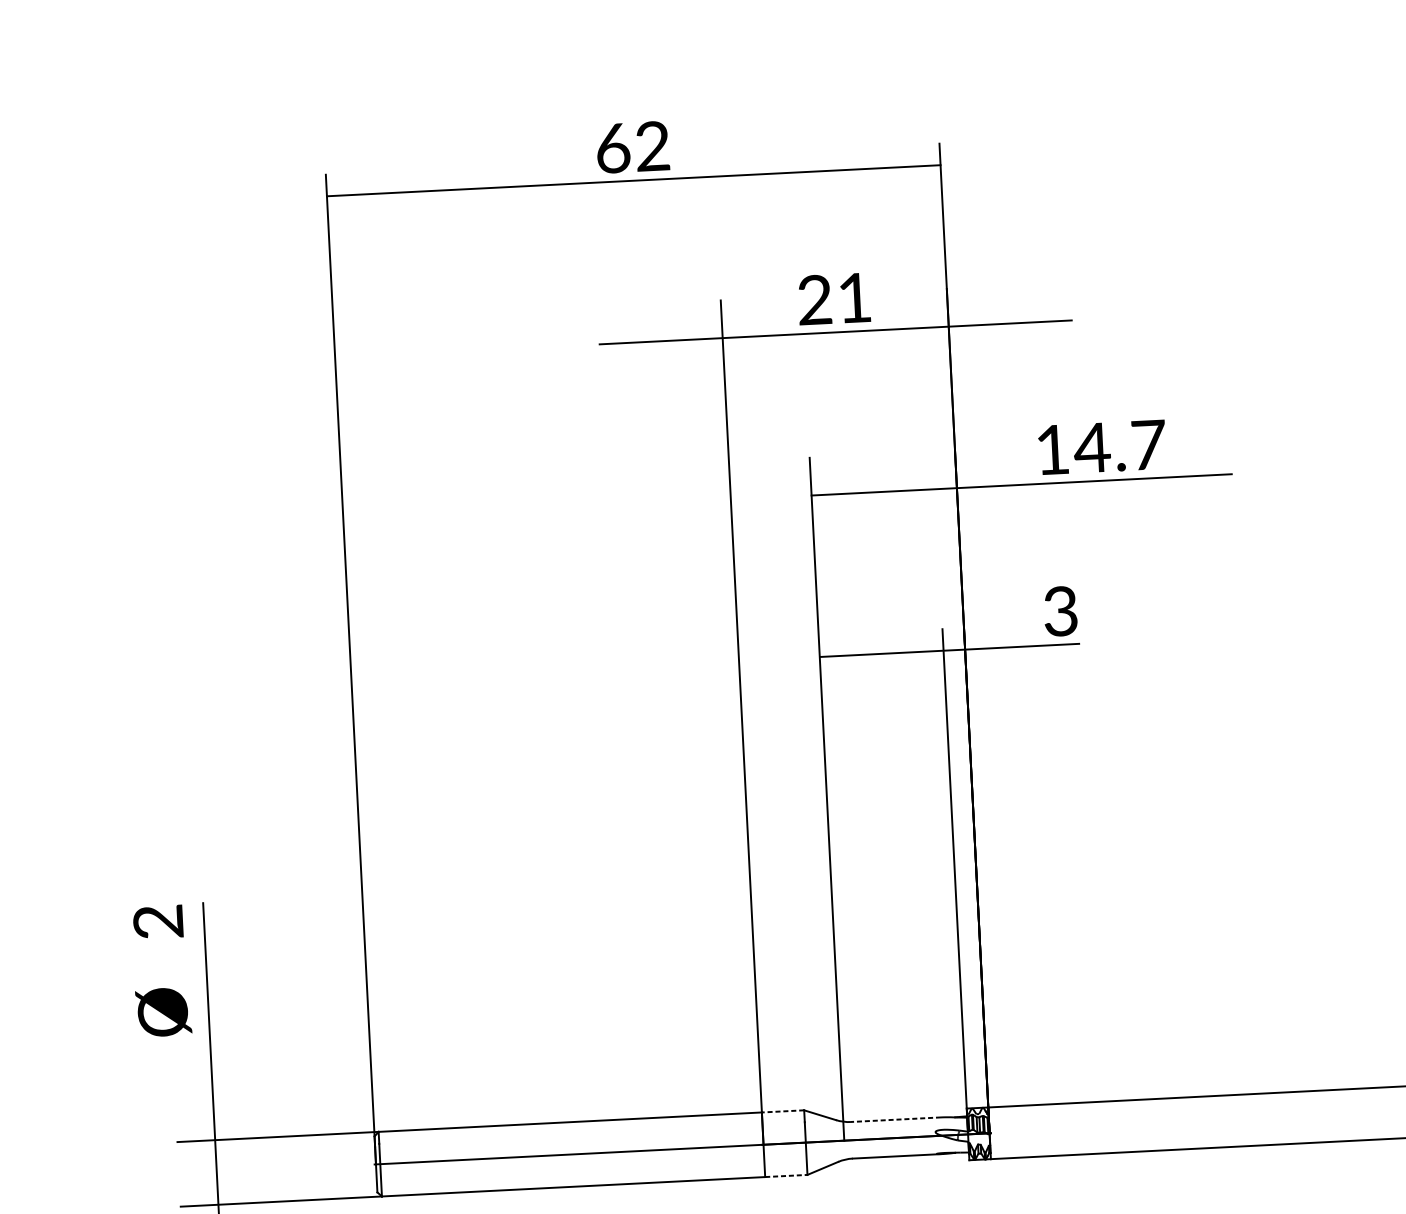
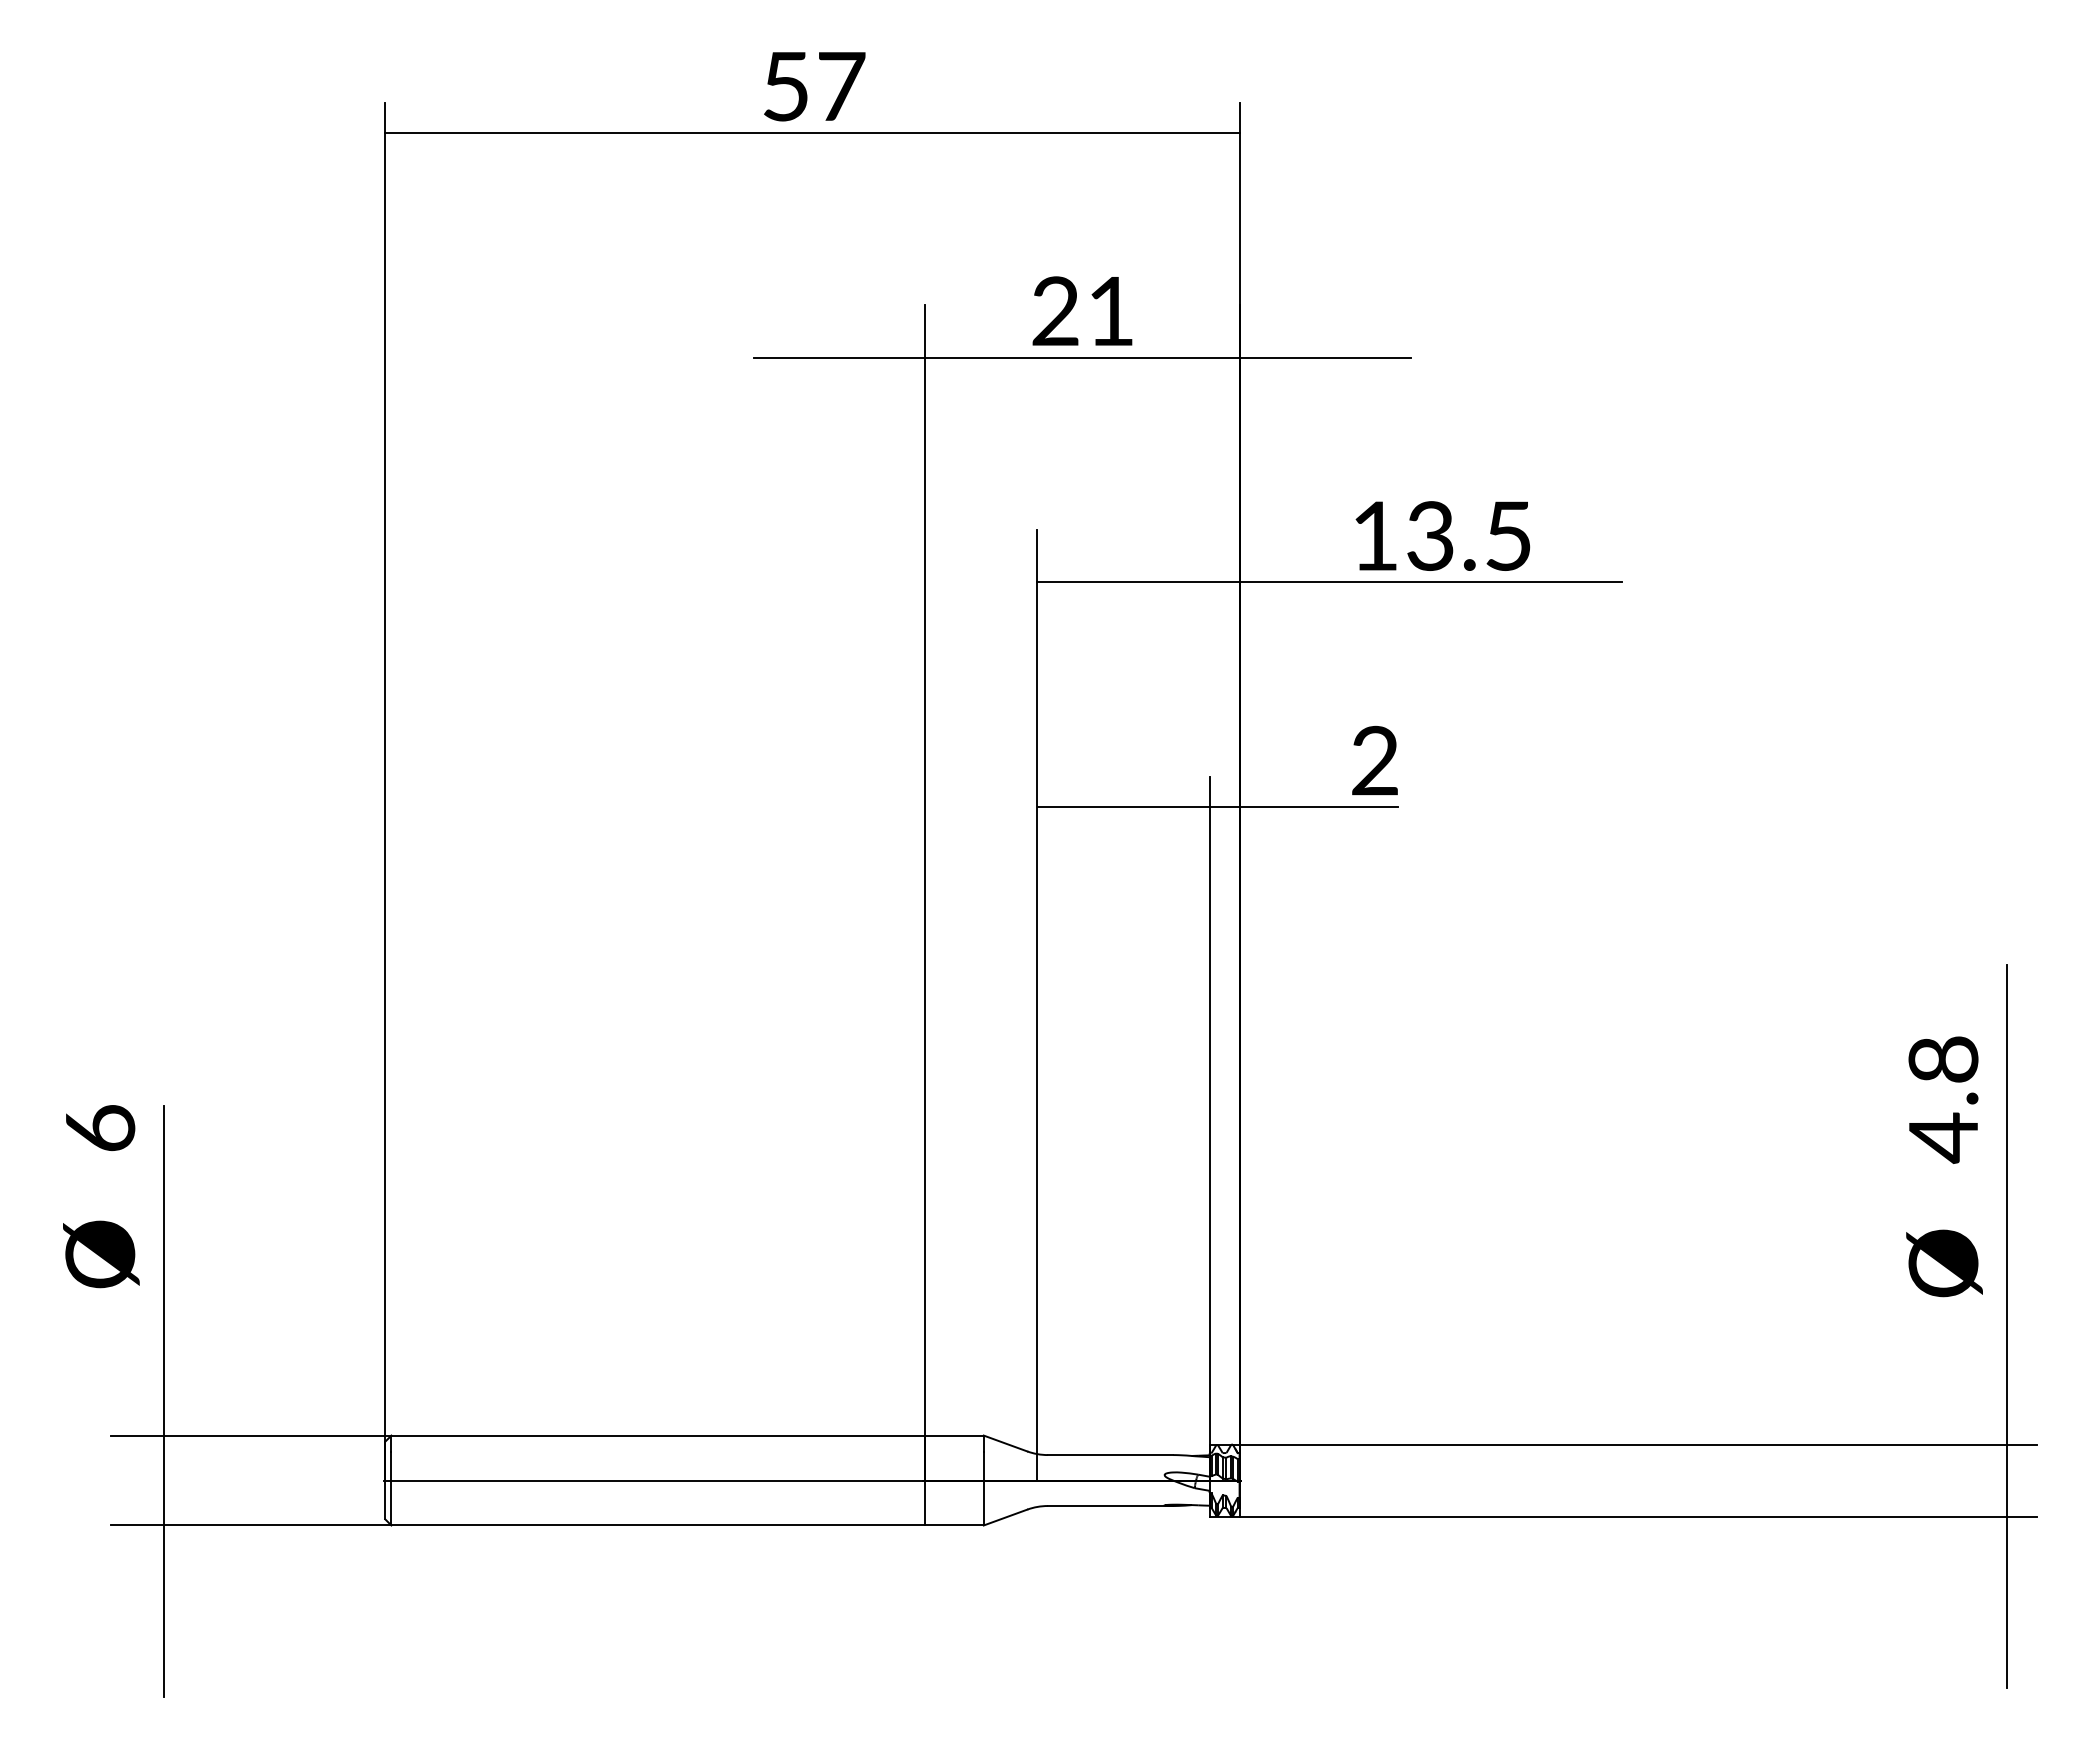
text: (633, 147) -> (814, 86), 62 -> 57
text: (1119, 446) -> (1468, 535), 14.7 -> 13.5
text: (1060, 611) -> (1374, 760), 3 -> 2
text: (158, 921) -> (100, 1128), 2 -> 6
line: (782, 1111) -> (953, 1435), dashed -> solid
line: (895, 1120) -> (1110, 1455), dashed -> solid
line: (786, 1175) -> (954, 1525), dashed -> solid

